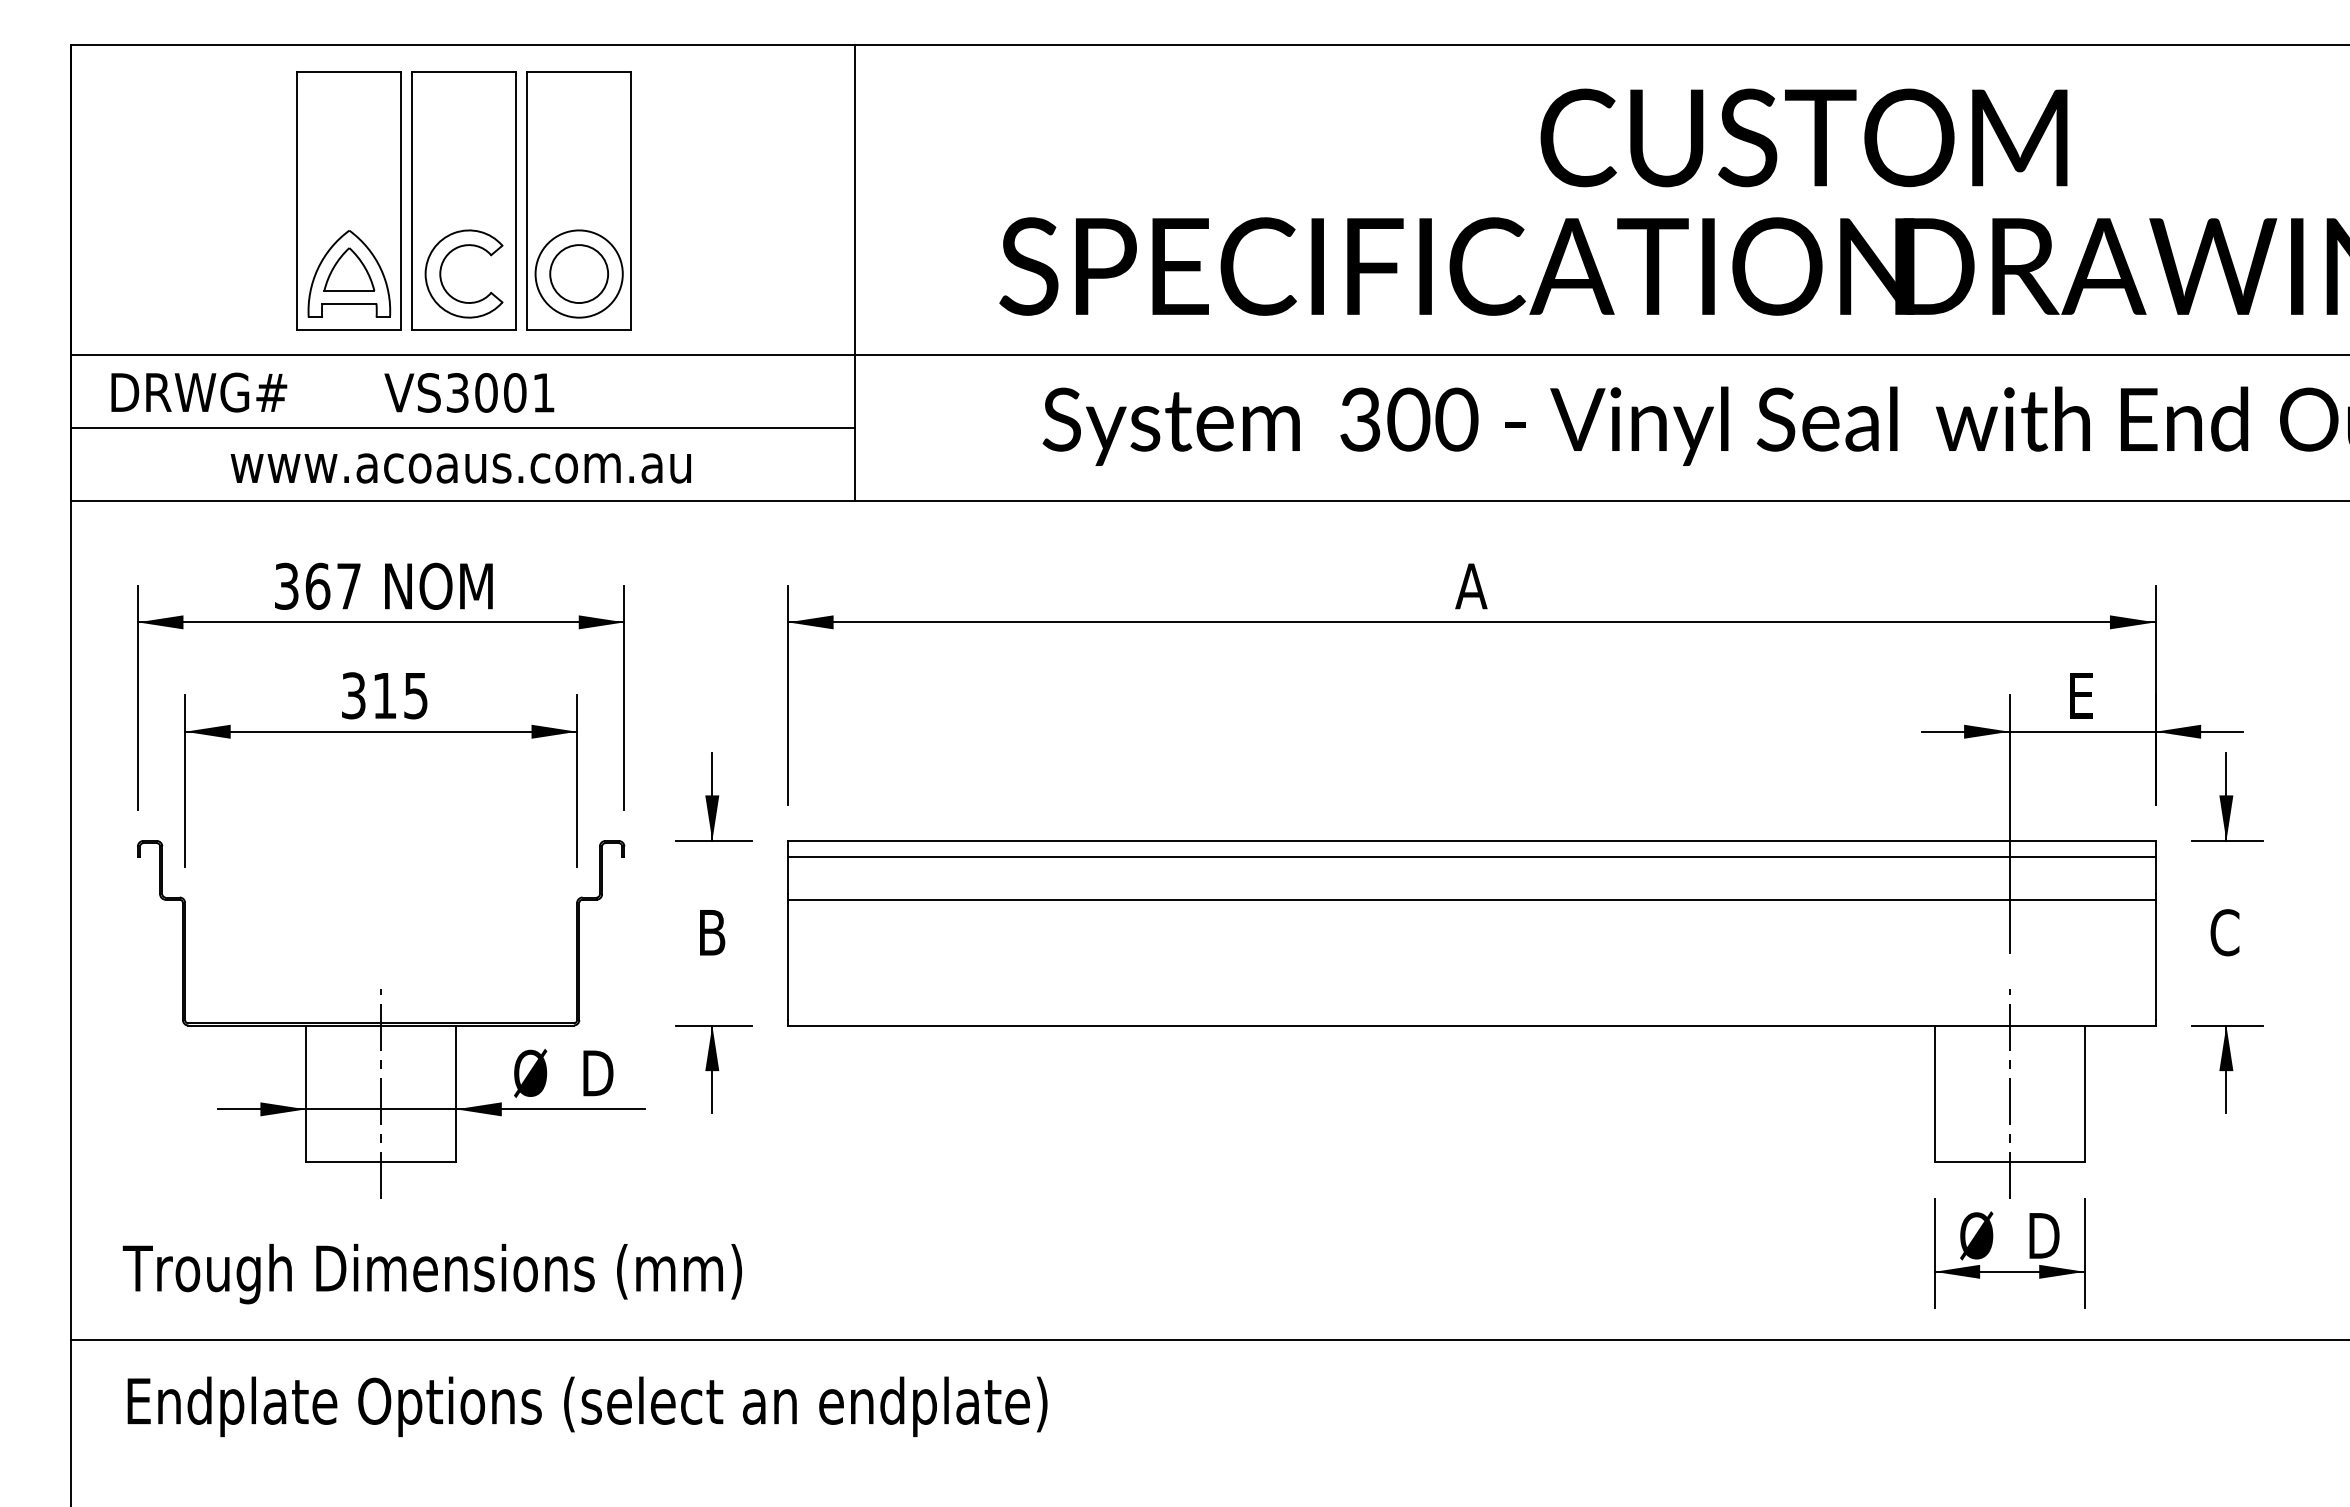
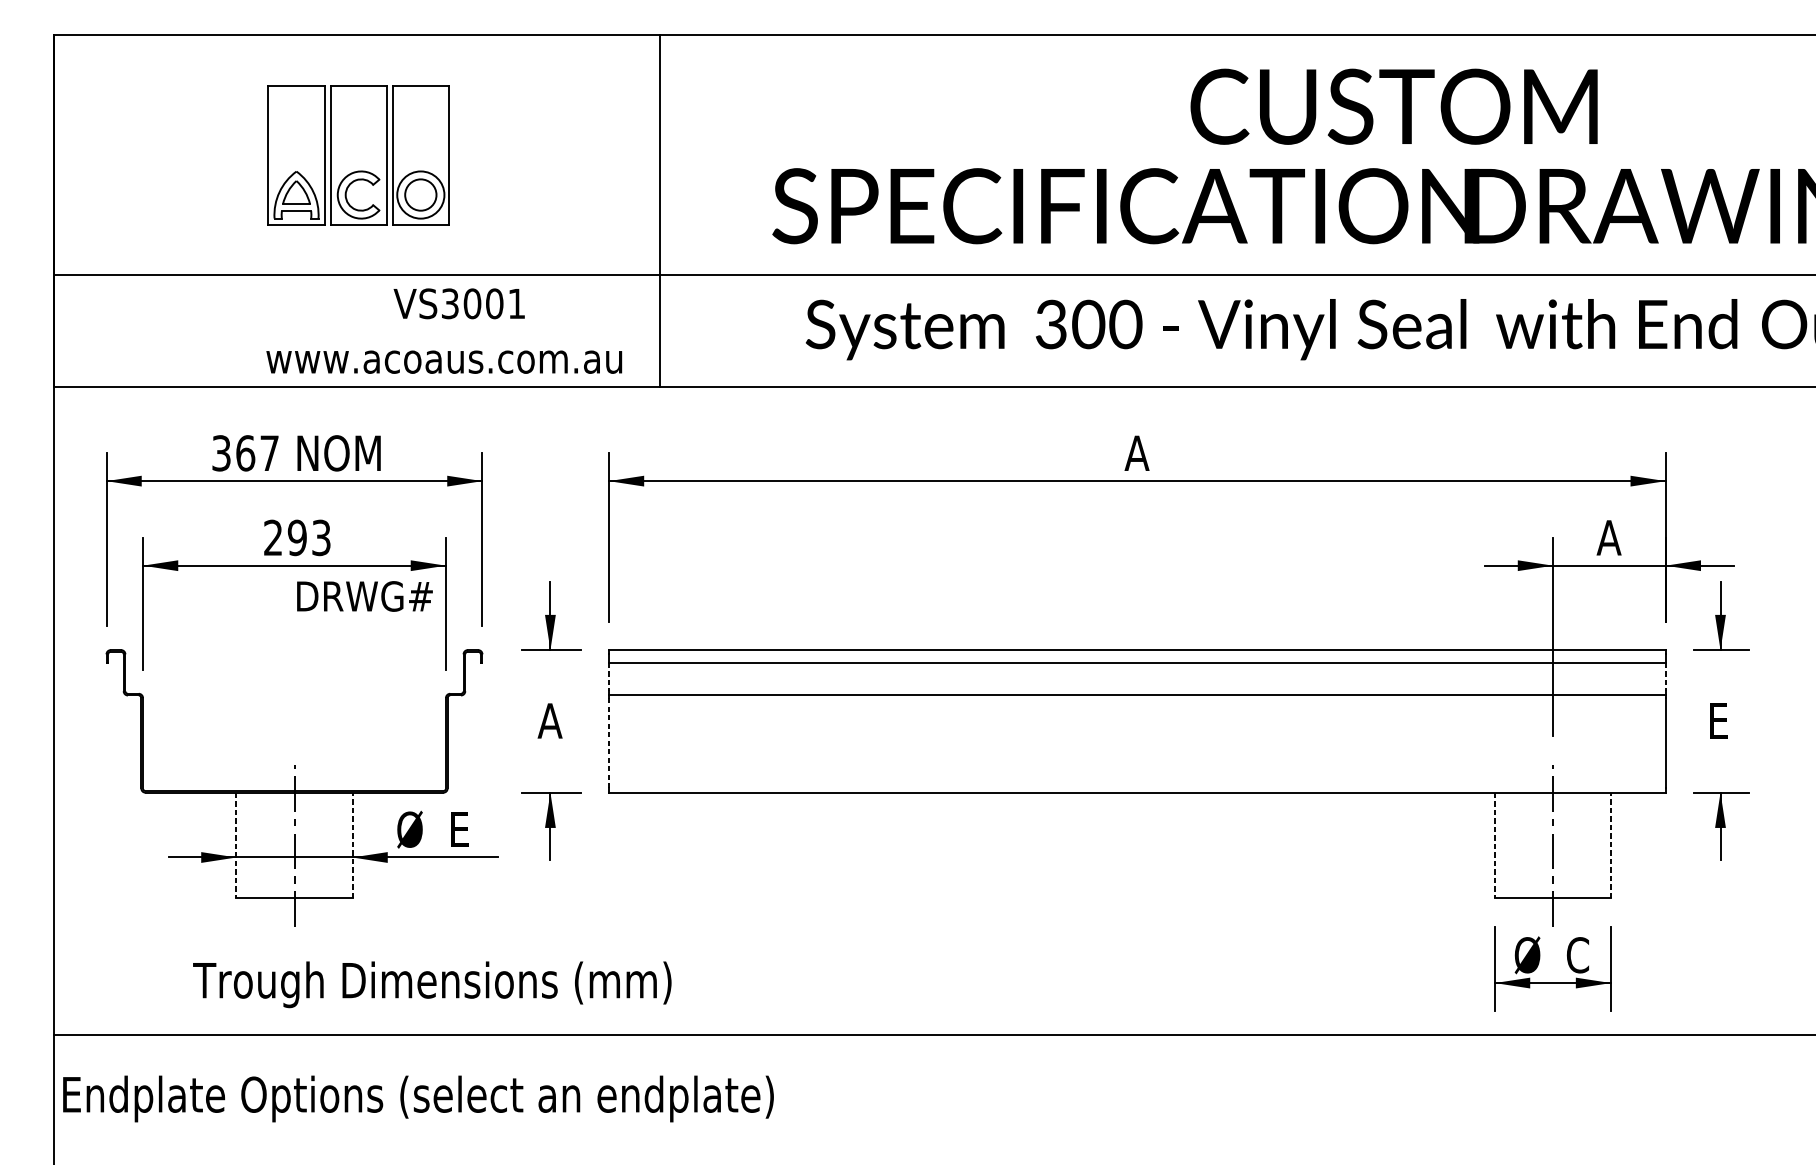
part: (463, 200) -> (358, 155), size x0.7
text: (199, 392) -> (365, 596), moved
text: (469, 392) -> (459, 303), moved
line: (462, 427) -> (357, 330), removed
text: (460, 468) -> (443, 362), moved
text: (384, 695) -> (297, 537), 315 -> 293
text: (2082, 695) -> (1609, 537), E -> A
line: (788, 876) -> (609, 677), solid -> dashed
line: (2155, 876) -> (1665, 677), solid -> dashed
text: (711, 932) -> (549, 720), B -> A
text: (2224, 932) -> (1719, 720), C -> E
line: (788, 961) -> (609, 743), solid -> dashed
text: (598, 1073) -> (462, 829), D -> E
line: (456, 1093) -> (352, 845), solid -> dashed
line: (2084, 1093) -> (1610, 845), solid -> dashed
line: (306, 1094) -> (236, 846), solid -> dashed
line: (1934, 1094) -> (1494, 846), solid -> dashed
text: (2043, 1235) -> (1579, 954), D -> C
text: (431, 1273) -> (431, 984), moved
text: (587, 1406) -> (418, 1098), moved

